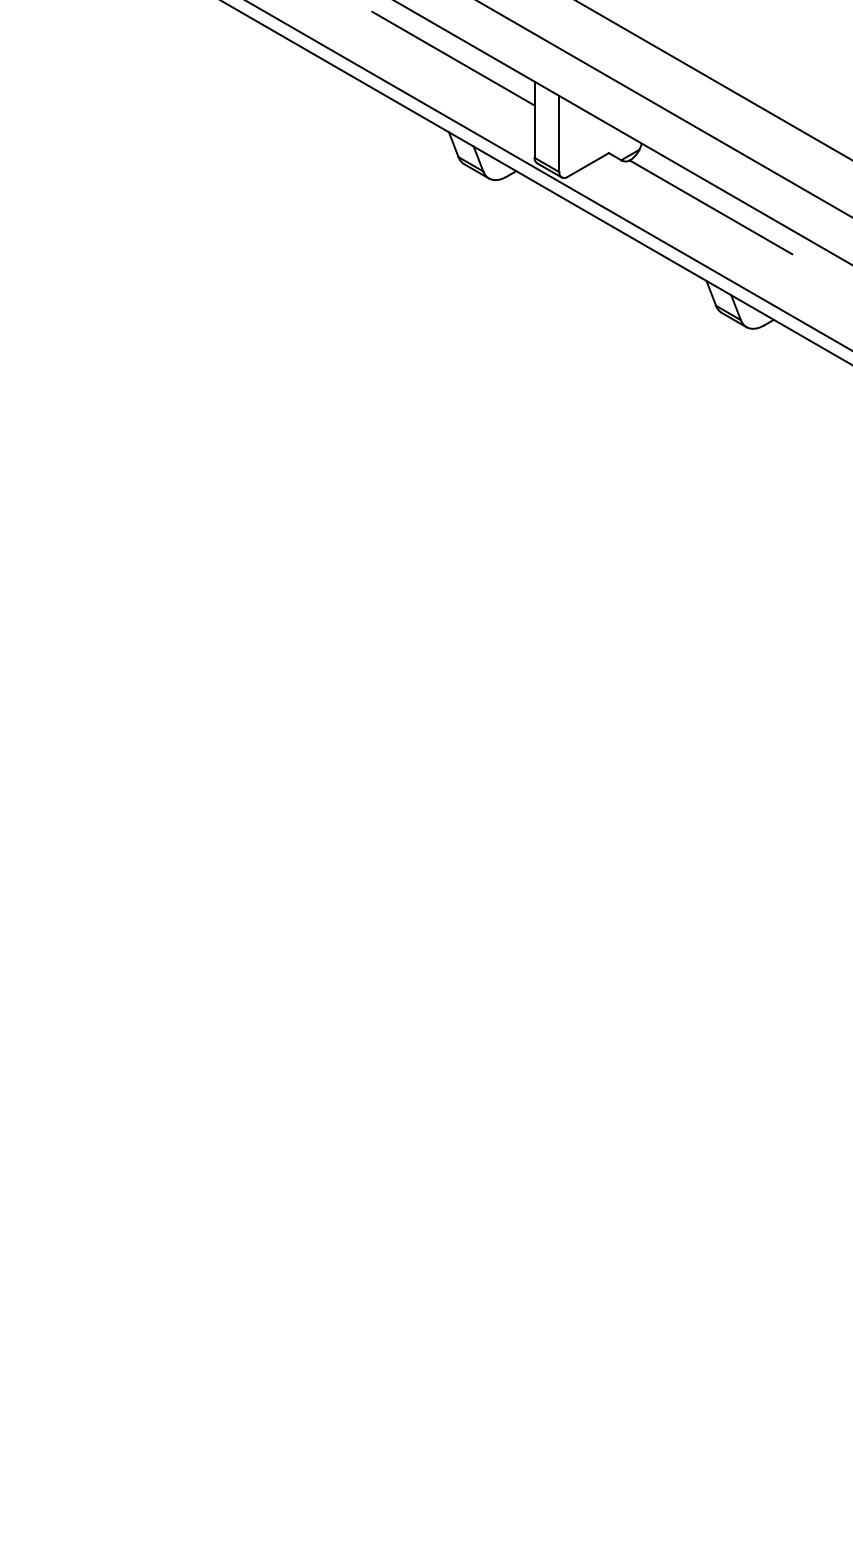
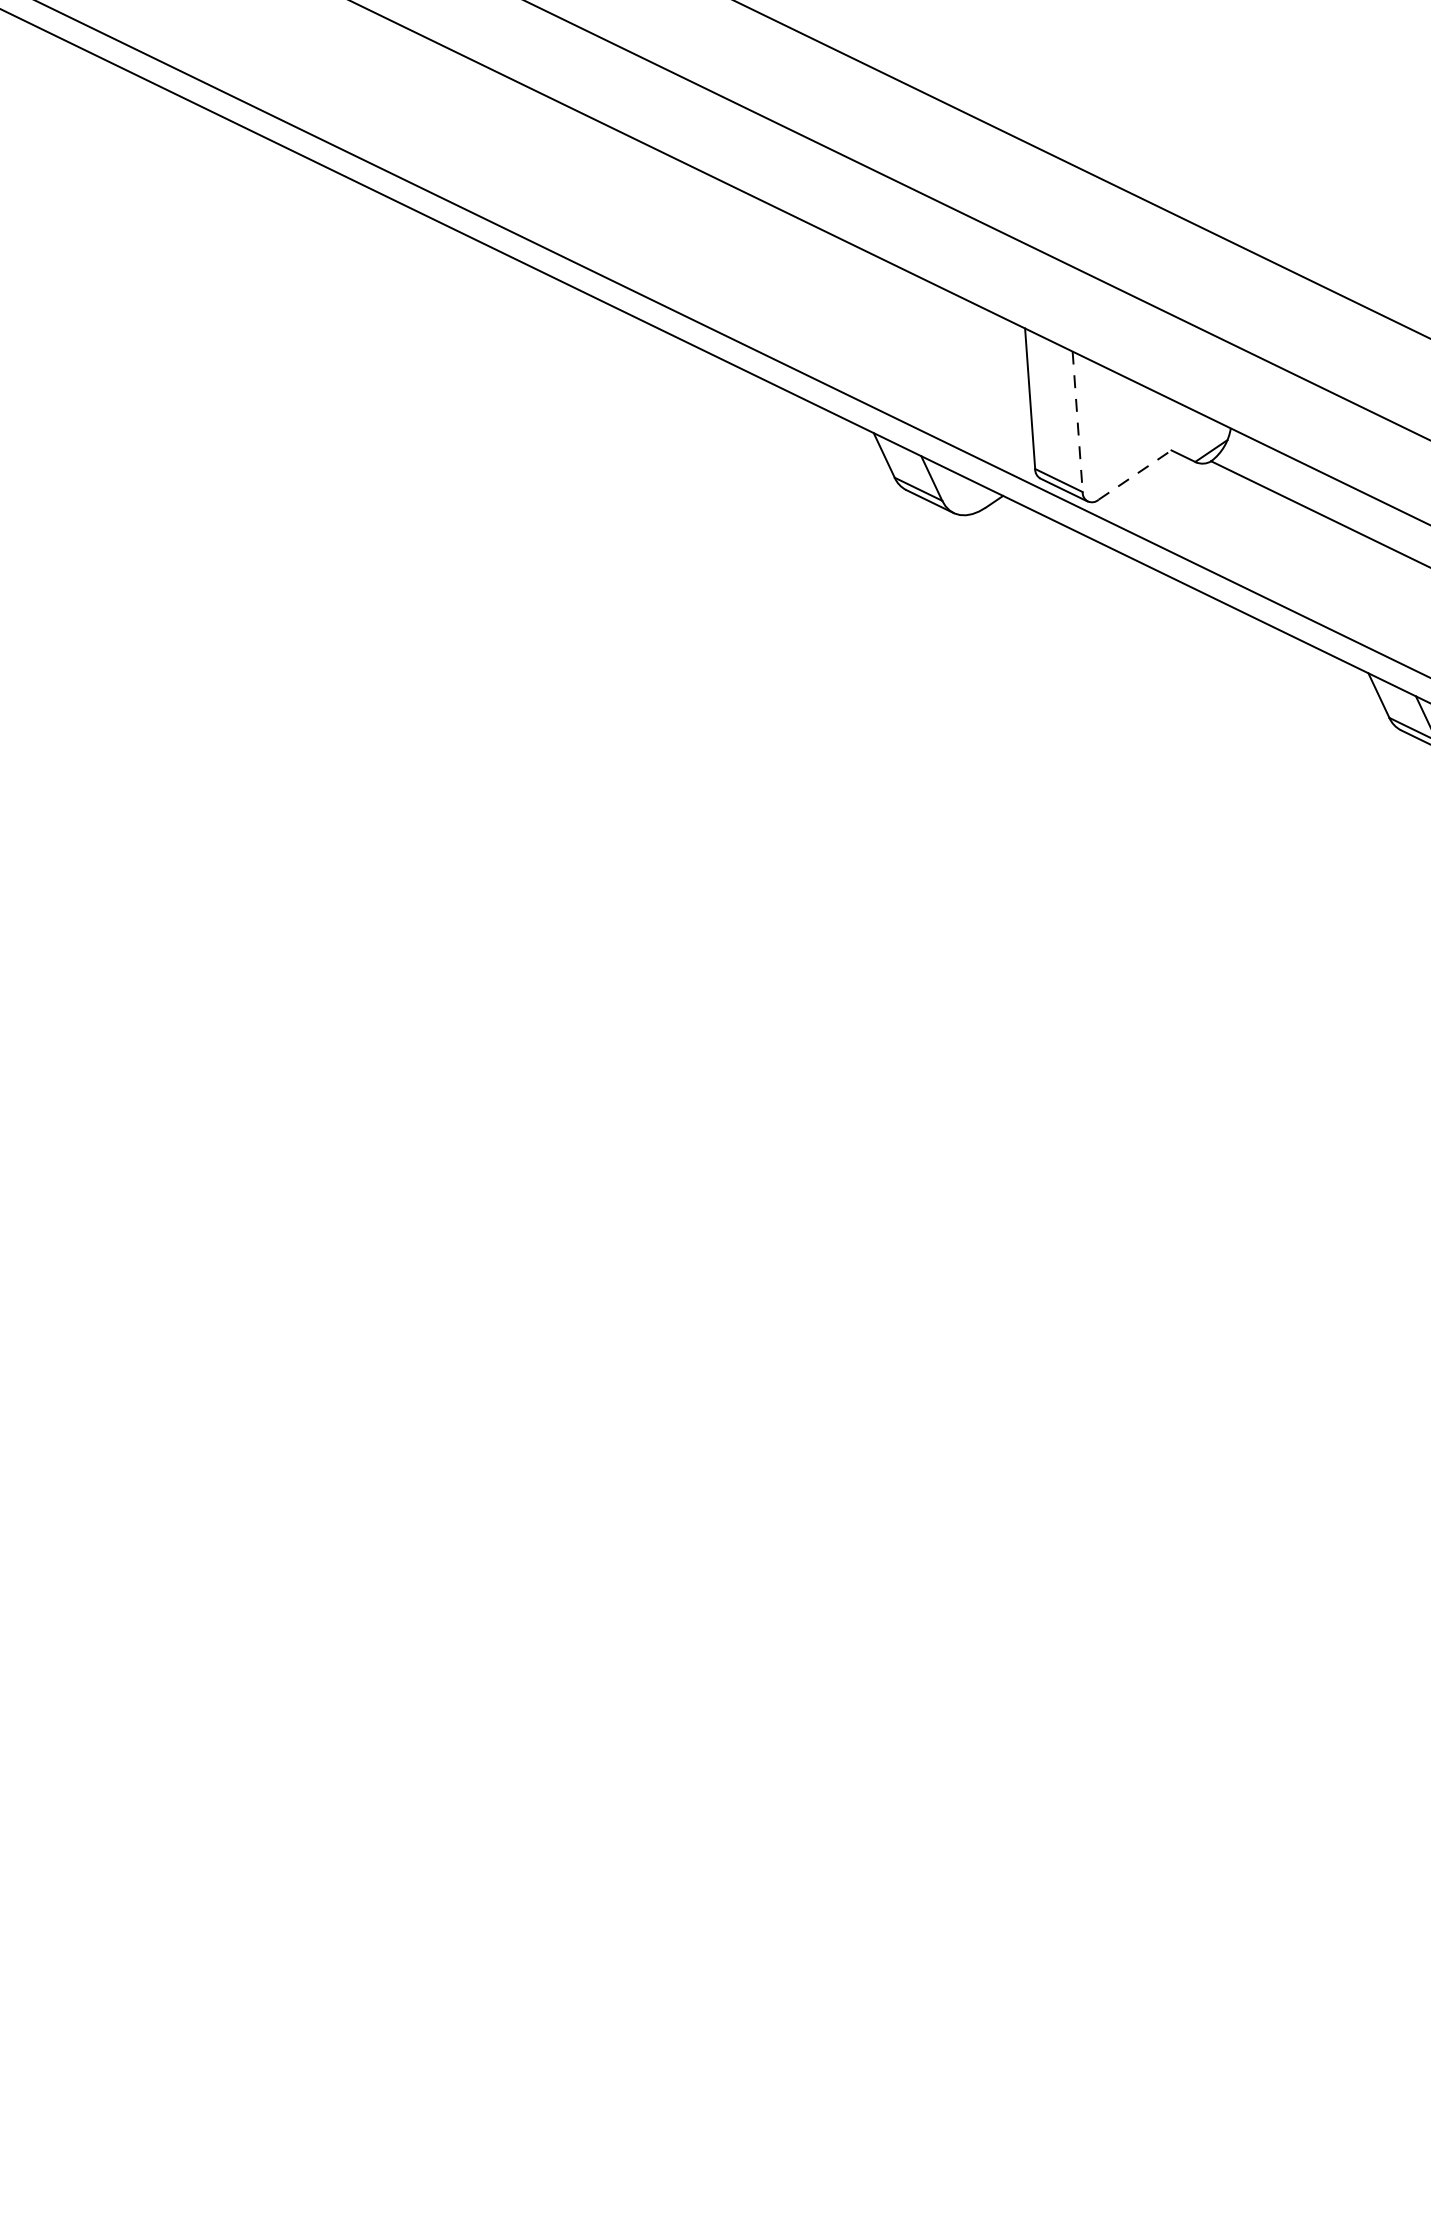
line: (453, 58) -> (872, 296), removed
line: (559, 134) -> (1077, 422), solid -> dashed
line: (588, 165) -> (1135, 475), solid -> dashed

